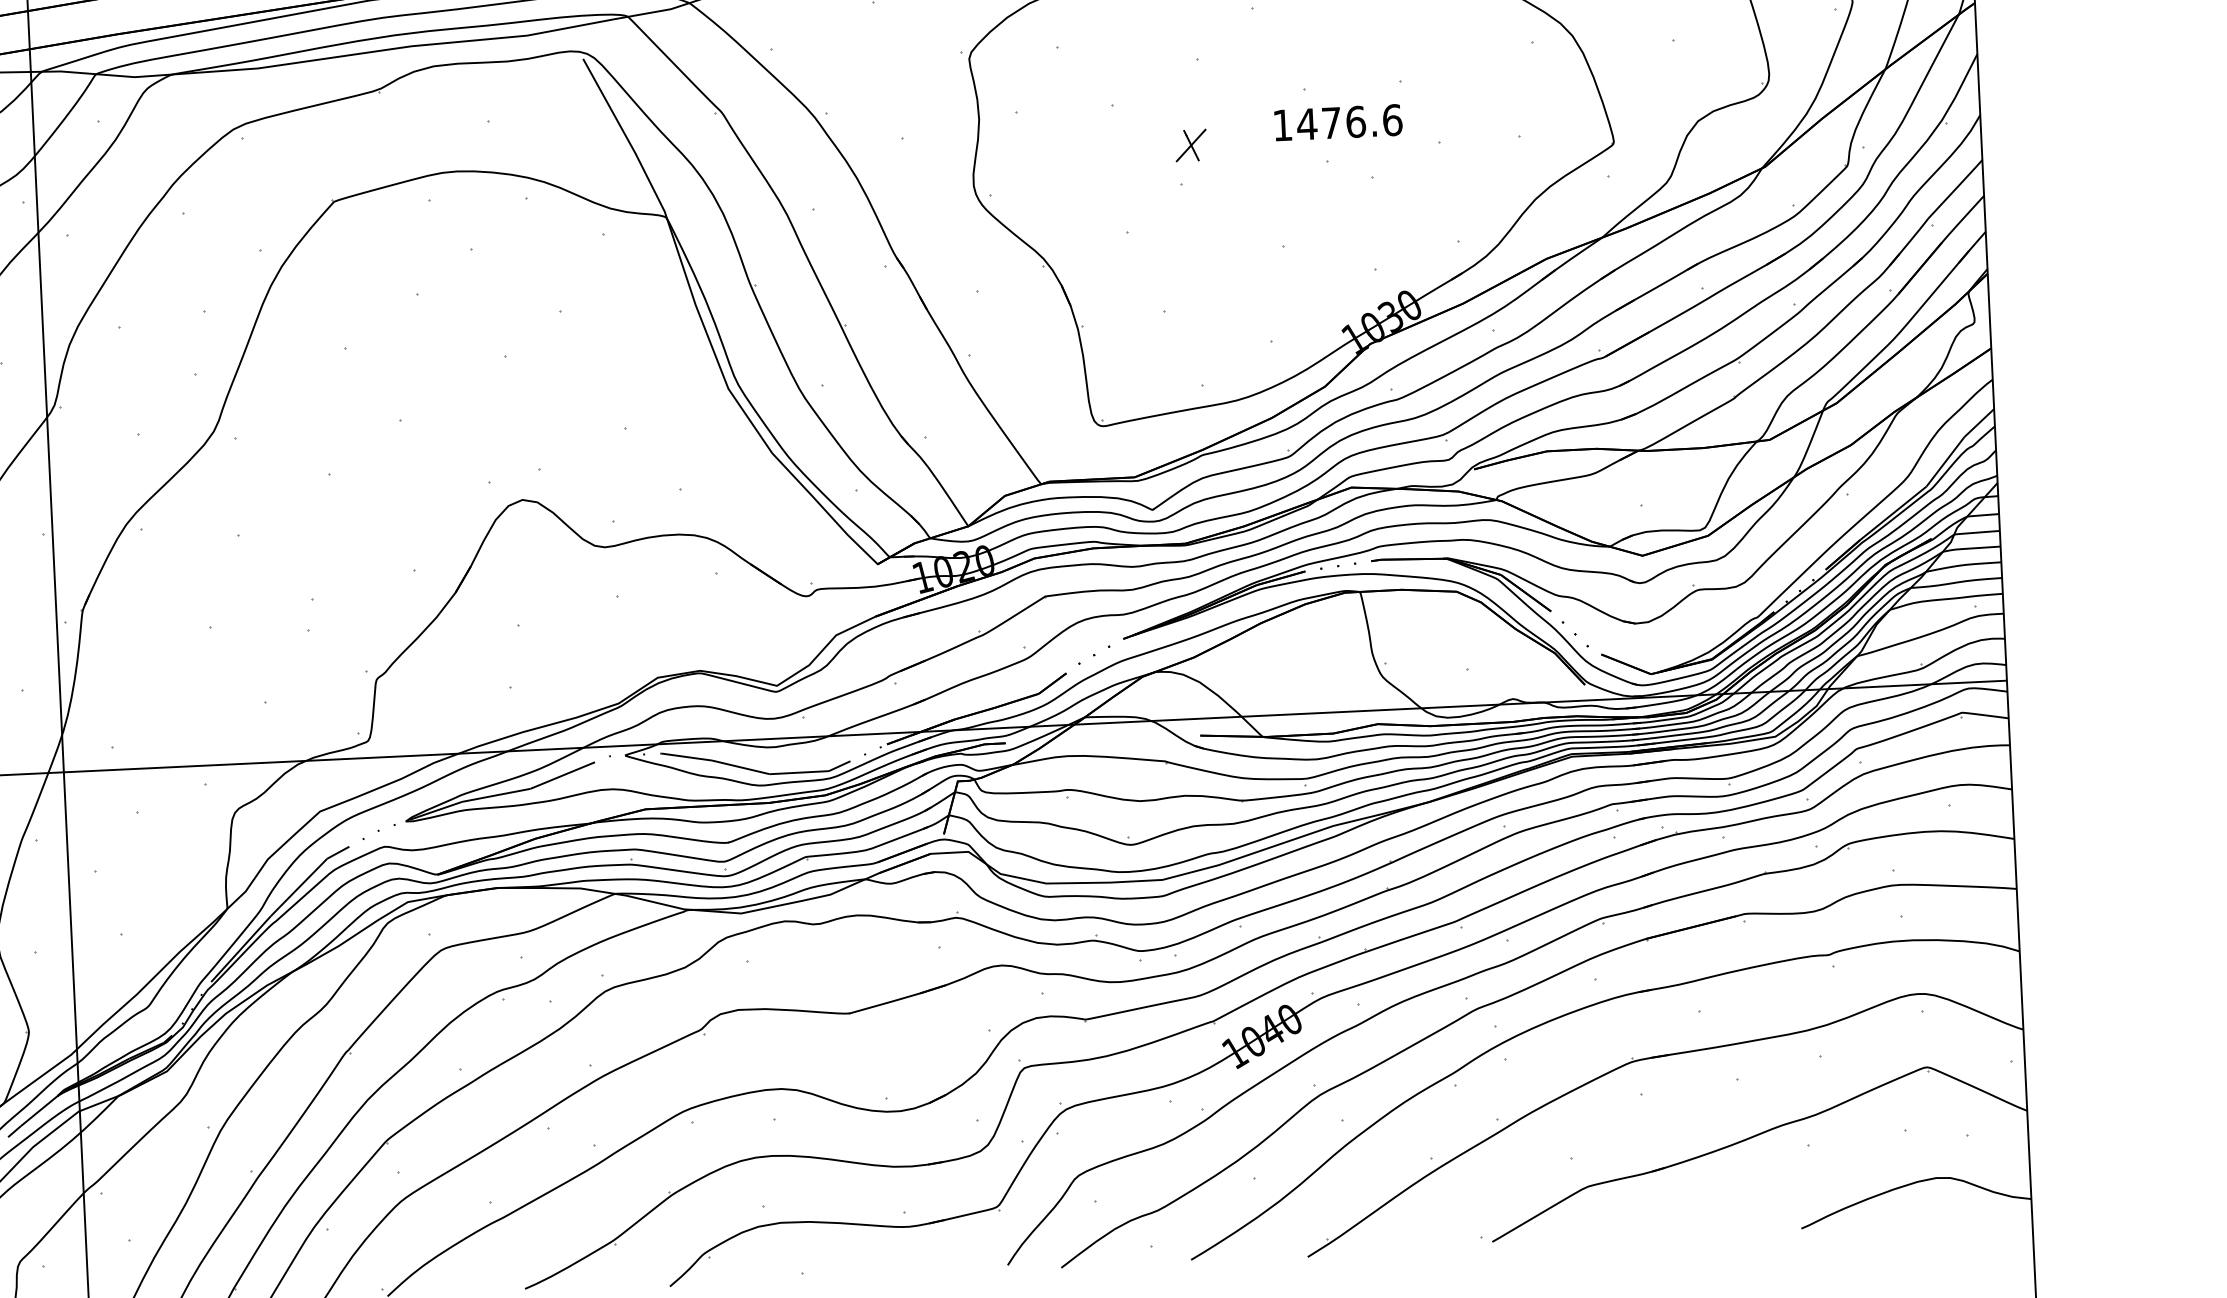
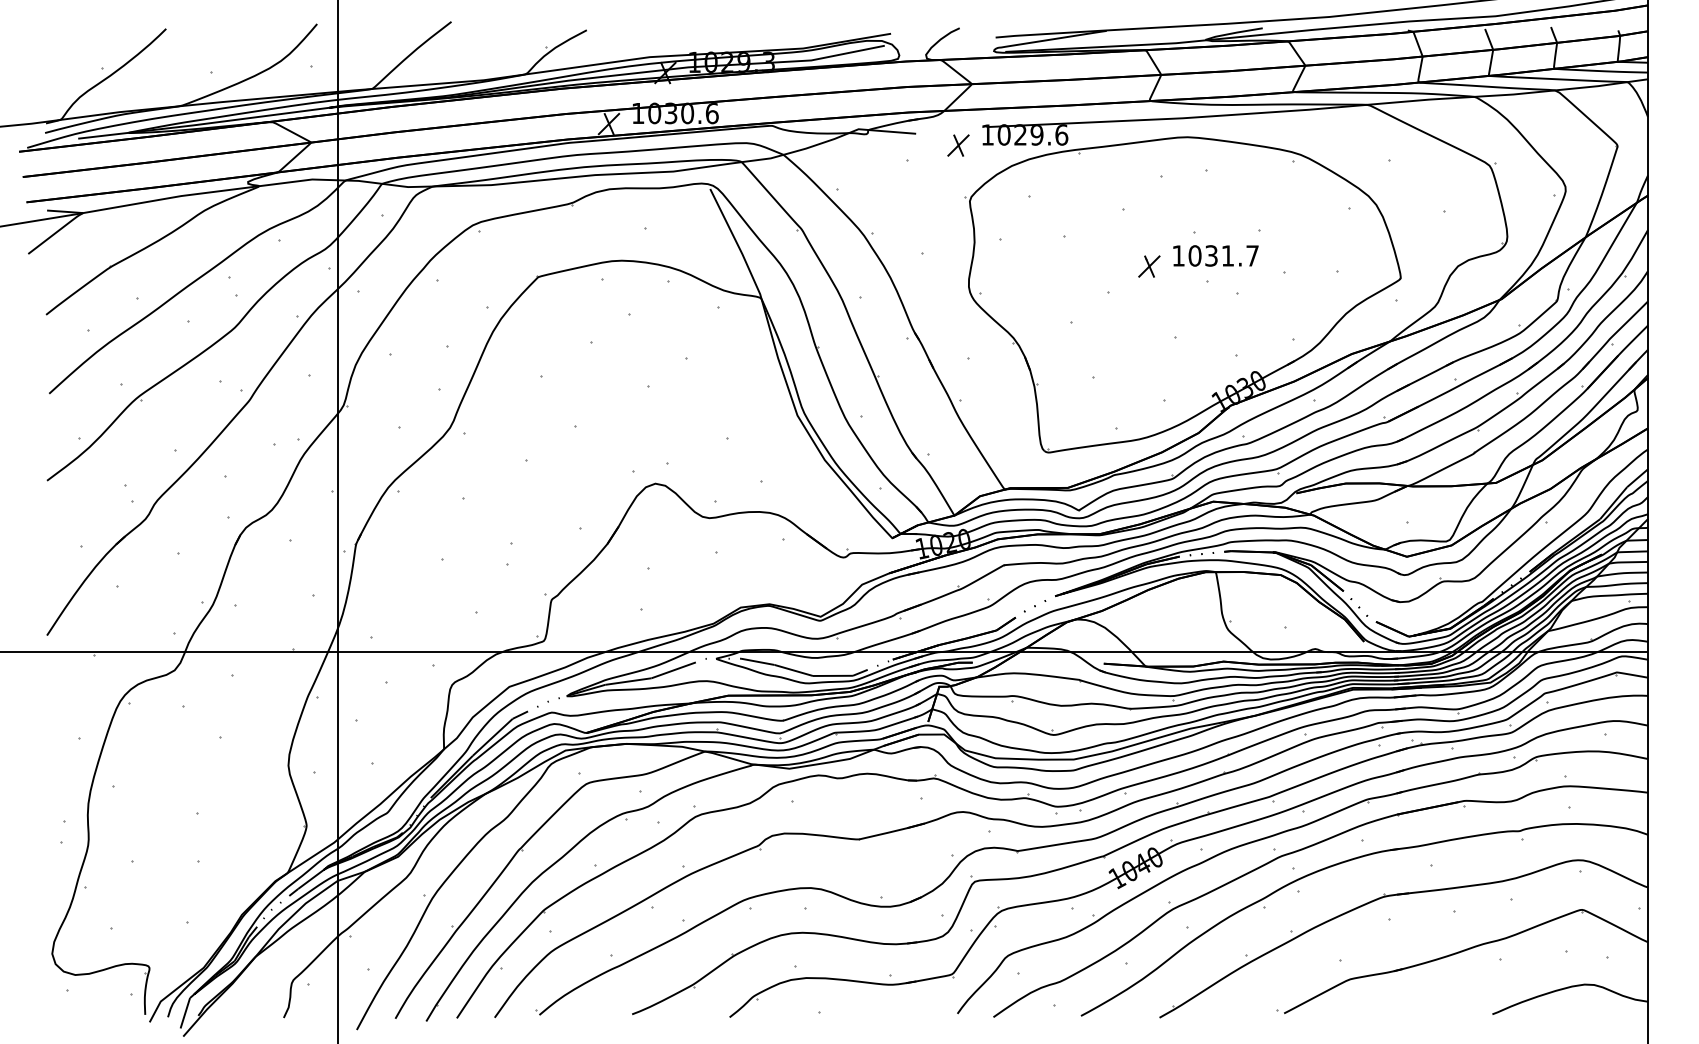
text: (1349, 121) -> (1223, 255), 1476.6 -> 1031.7
part: (1191, 145) -> (1149, 266), moved

